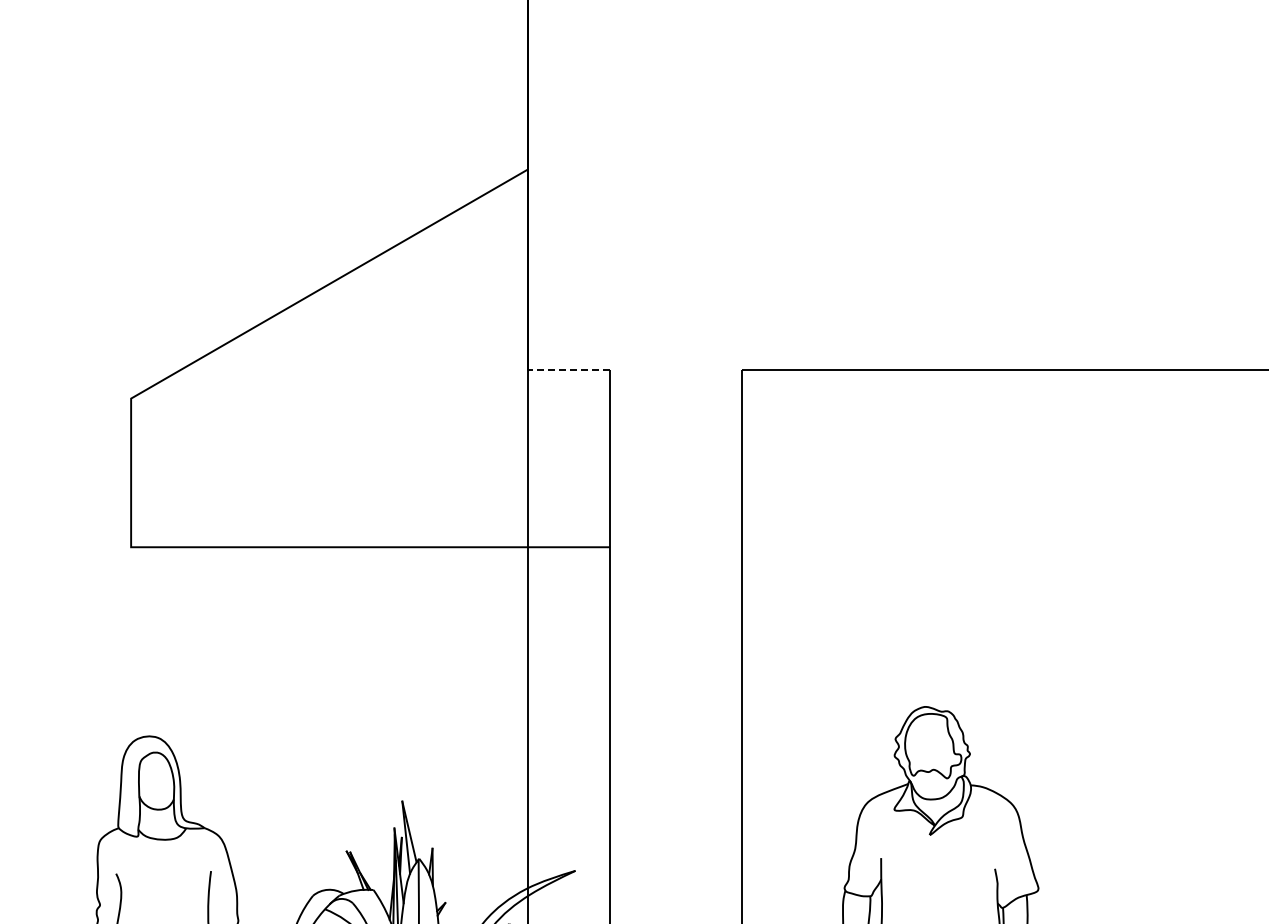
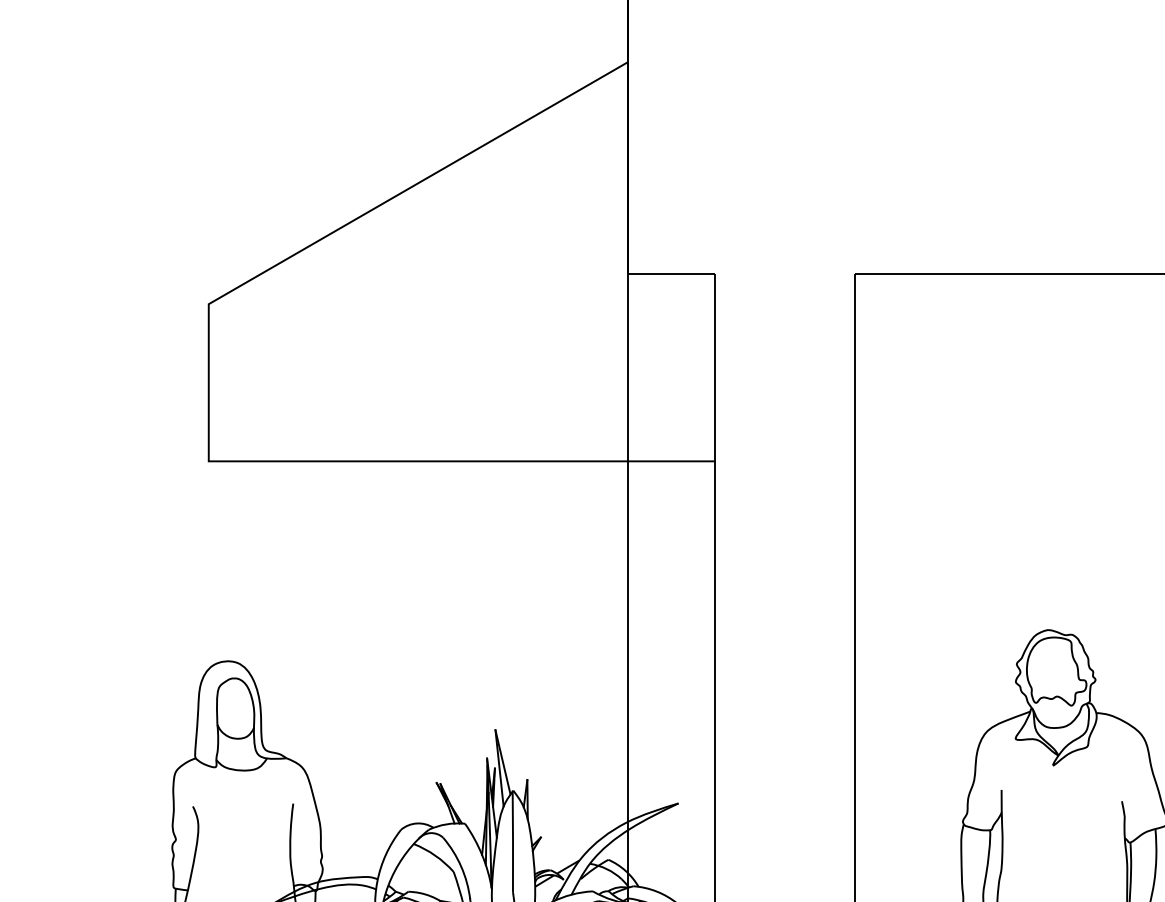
line: (568, 370) -> (671, 274), dashed -> solid

